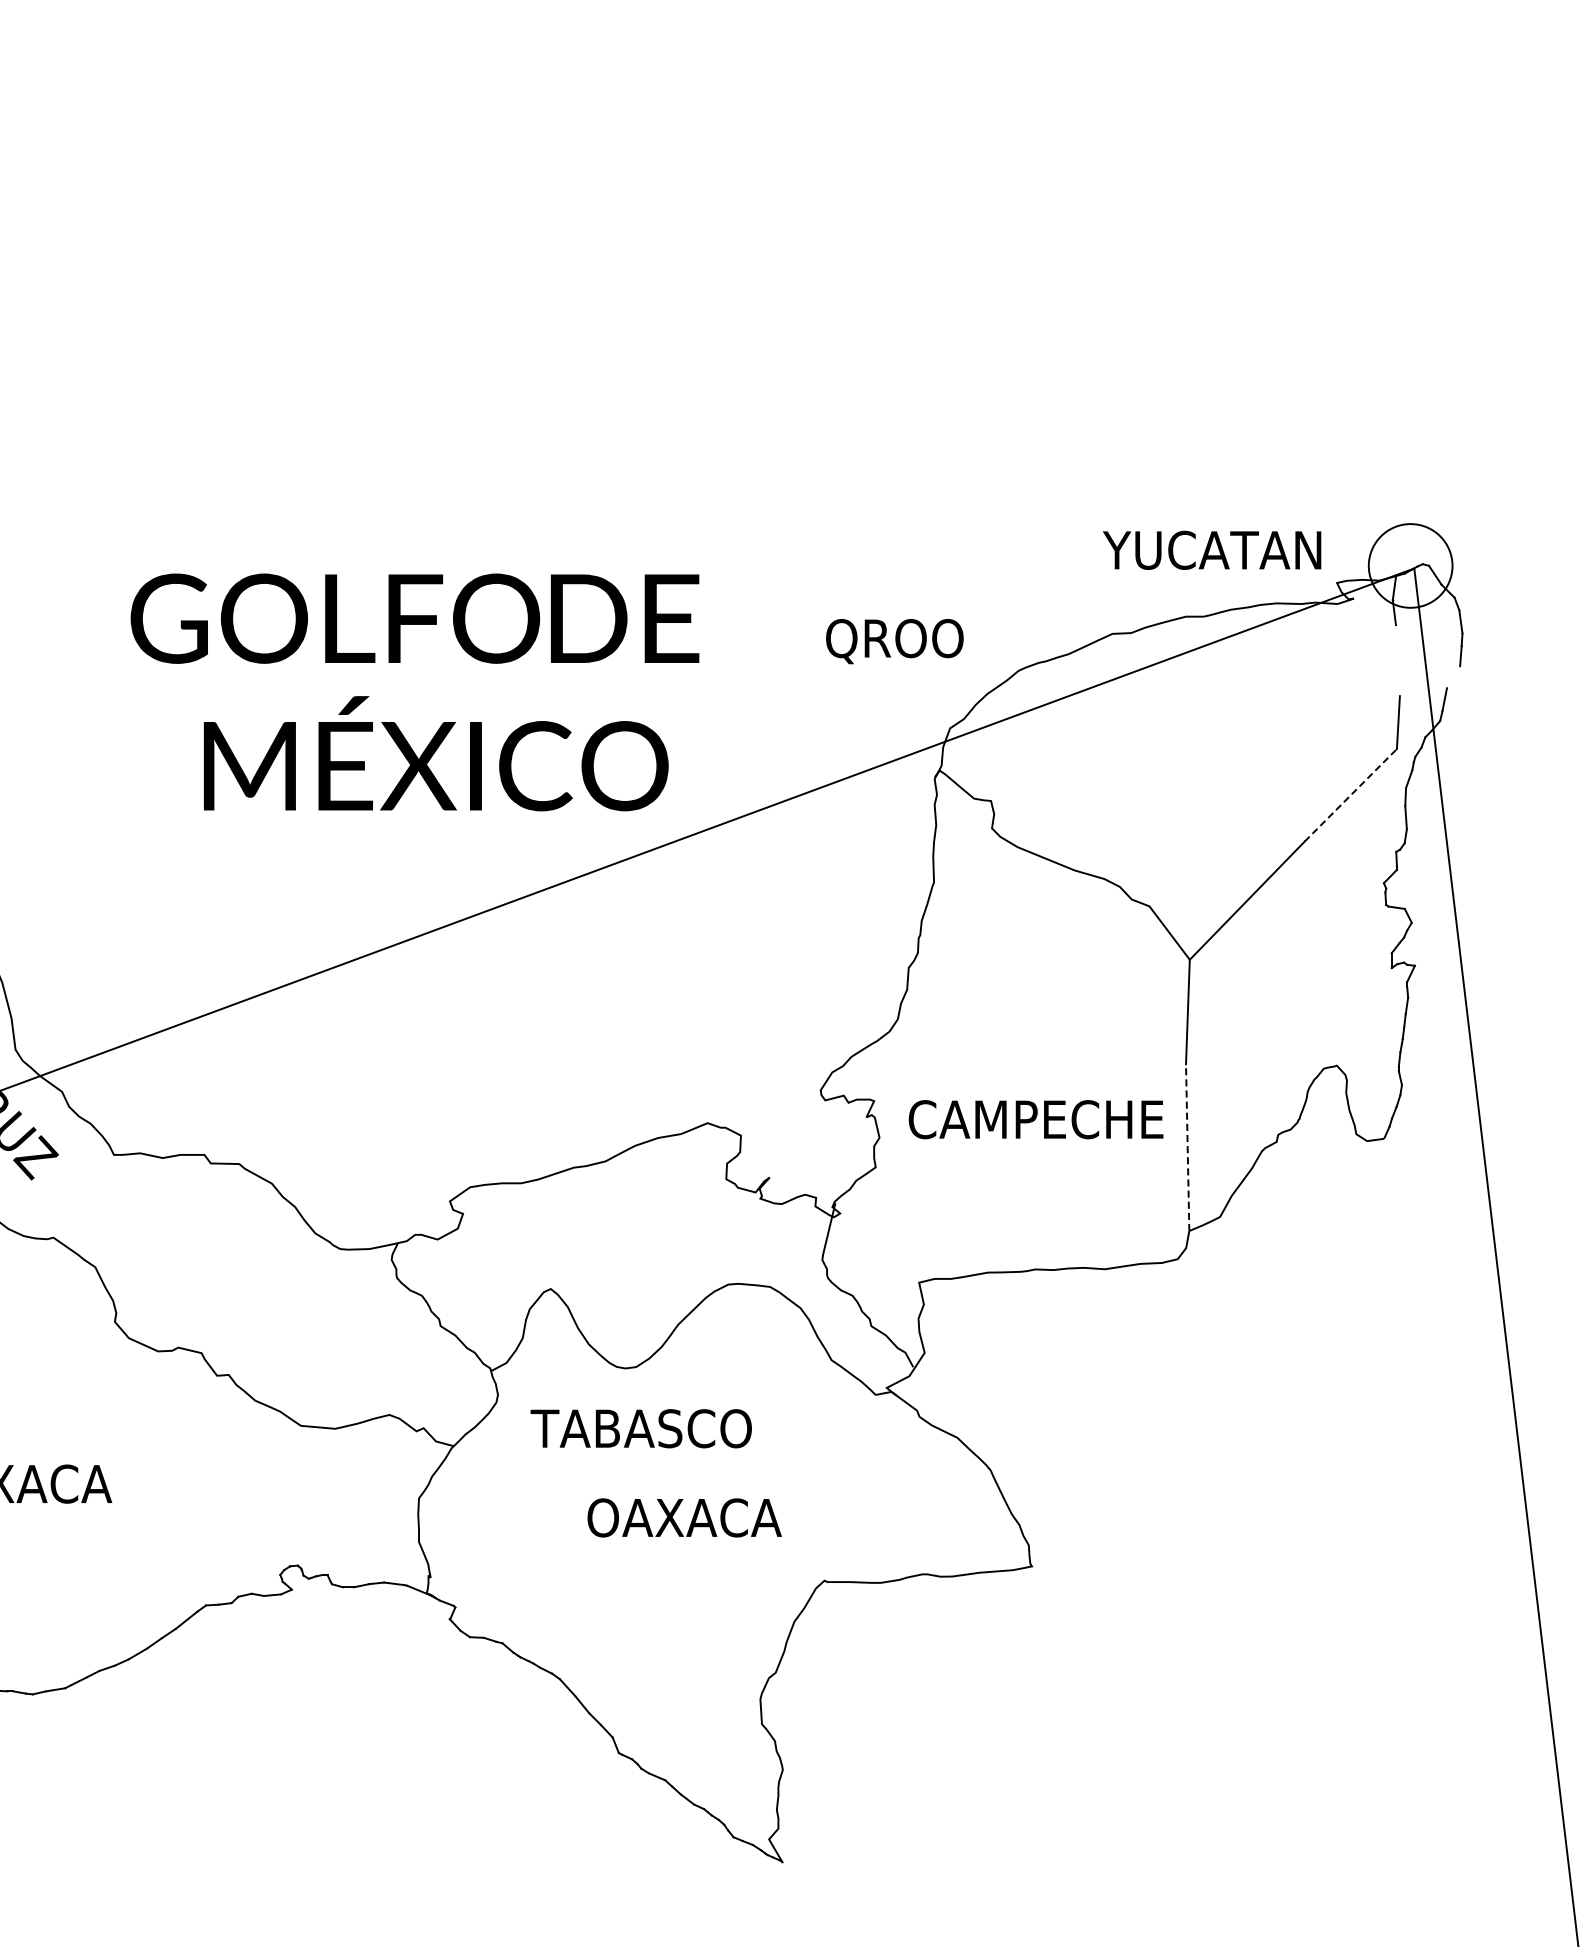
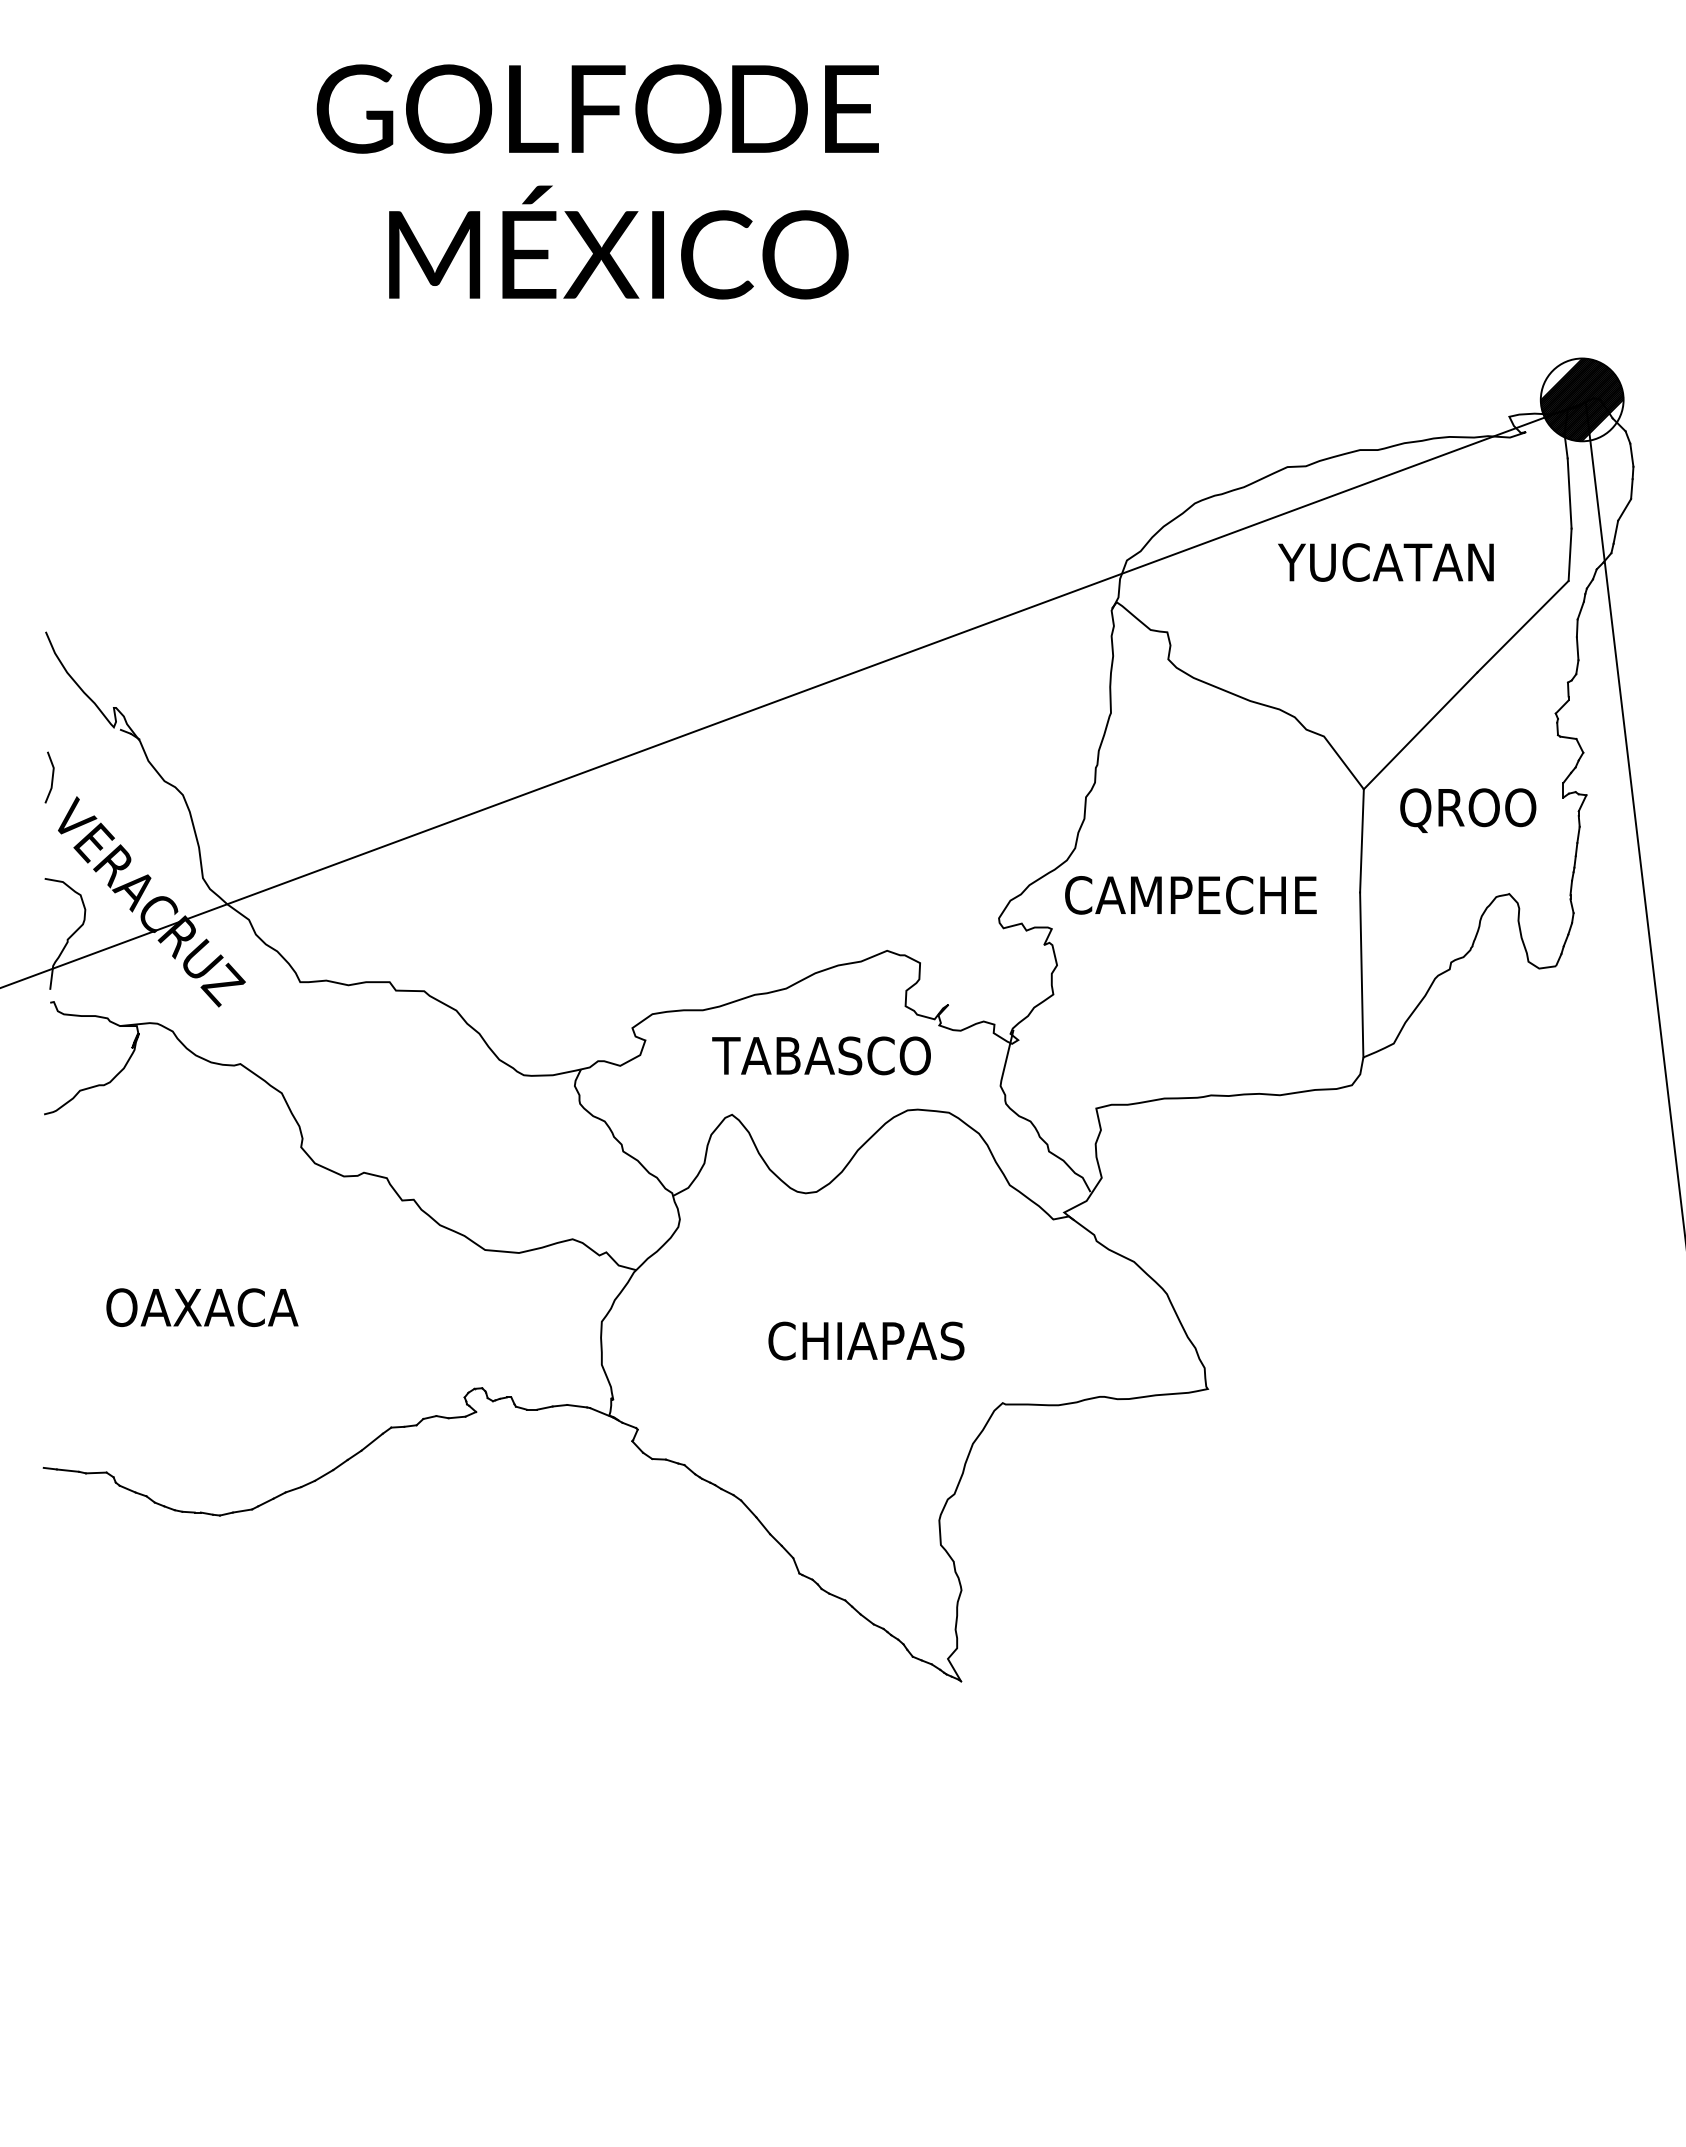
text: (1211, 550) -> (1385, 562), moved
hatch: (1409, 565) -> (1581, 399), added
text: (895, 641) -> (1468, 810), moved
line: (1397, 660) -> (1569, 493), added
line: (1453, 676) -> (1624, 509), added
text: (414, 691) -> (597, 181), moved
line: (1351, 795) -> (1523, 626), dashed -> solid
text: (1035, 1119) -> (1190, 895), moved
line: (1187, 1147) -> (1361, 974), dashed -> solid
text: (641, 1428) -> (821, 1055), moved
text: (689, 1517) -> (869, 1340), OAXACA -> CHIAPAS

